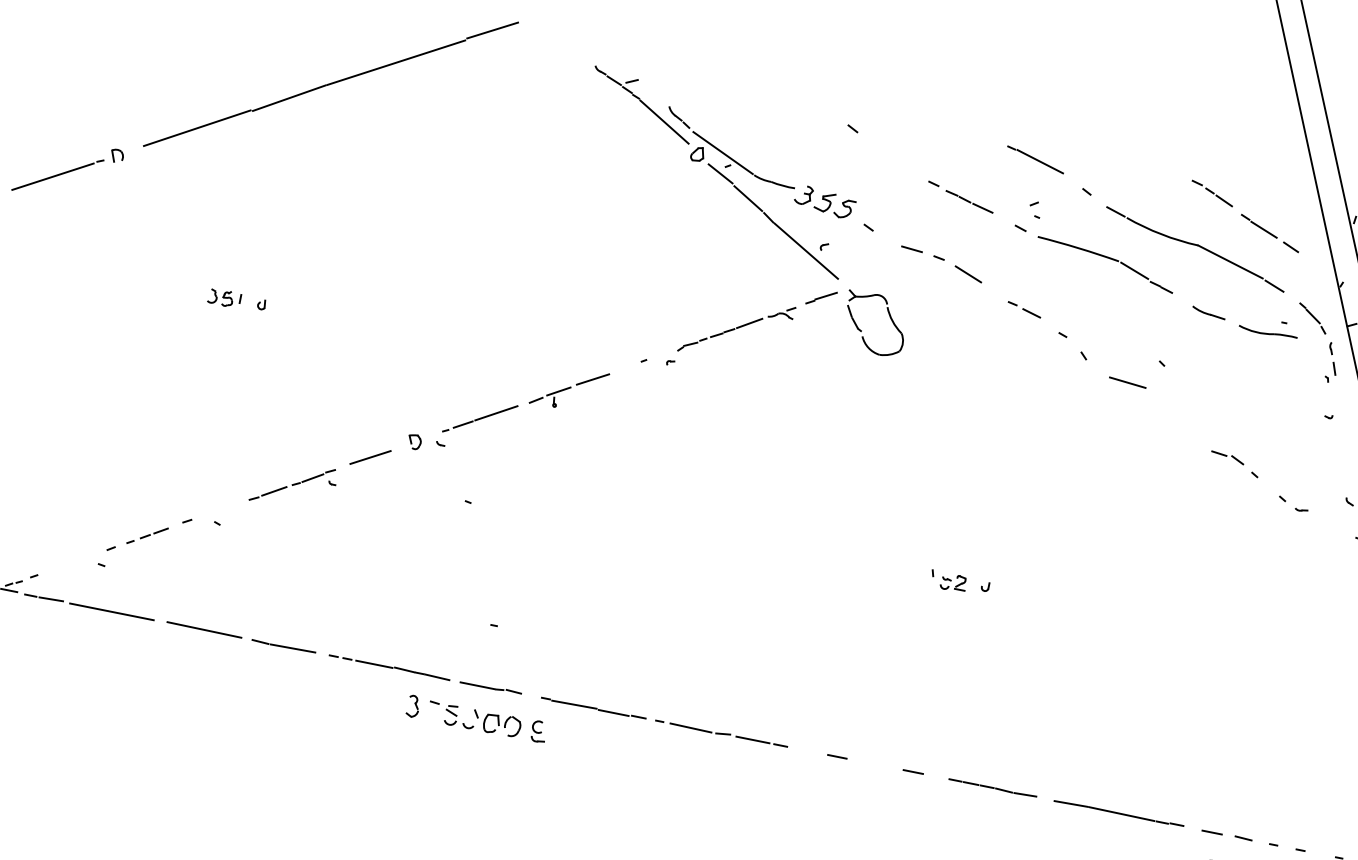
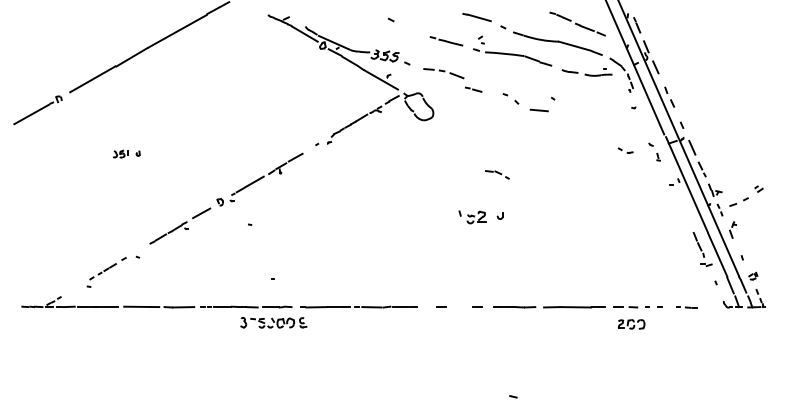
line: (1024, 309) -> (473, 89), moved
part: (1235, 463) -> (497, 174), moved
part: (958, 581) -> (480, 216), size x1.6

